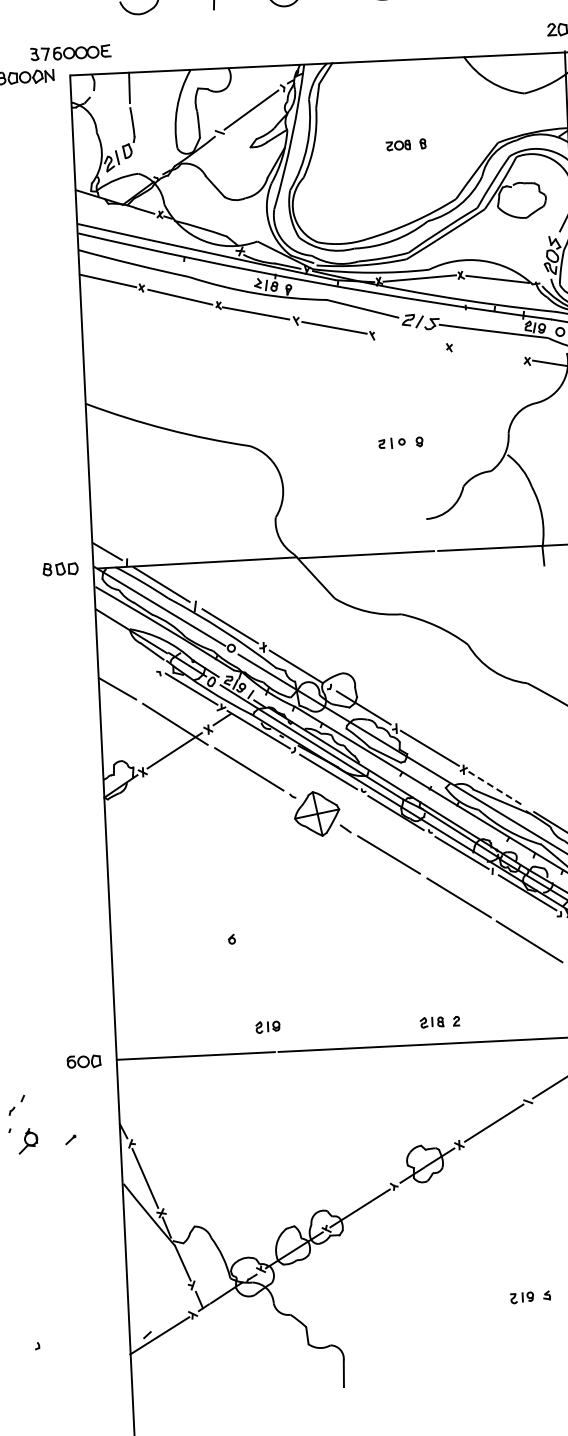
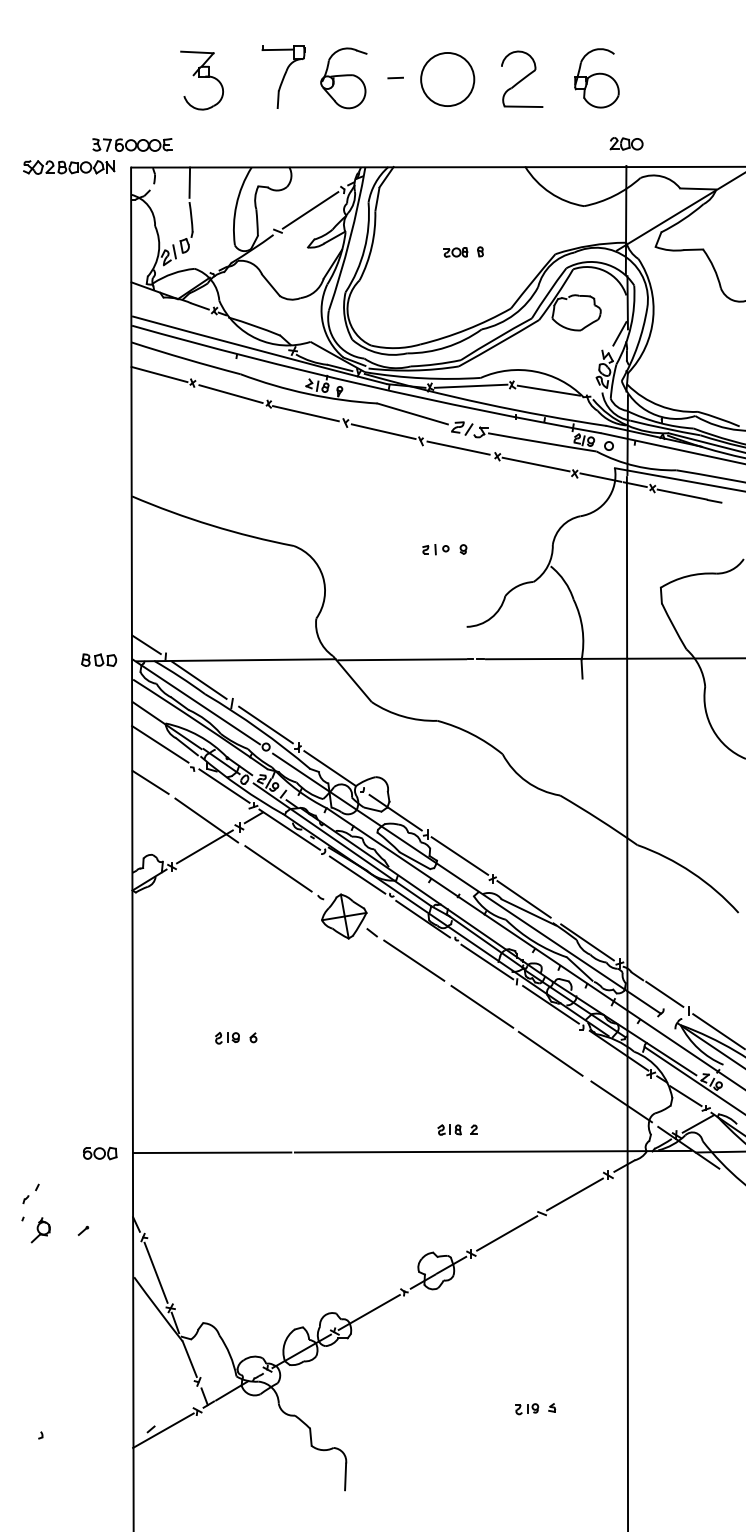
line: (409, 340) -> (458, 447), added
line: (487, 353) -> (535, 464), added
line: (125, 650) -> (160, 744), added
line: (496, 788) -> (524, 899), dashed -> solid
part: (267, 1027) -> (227, 1038), moved

